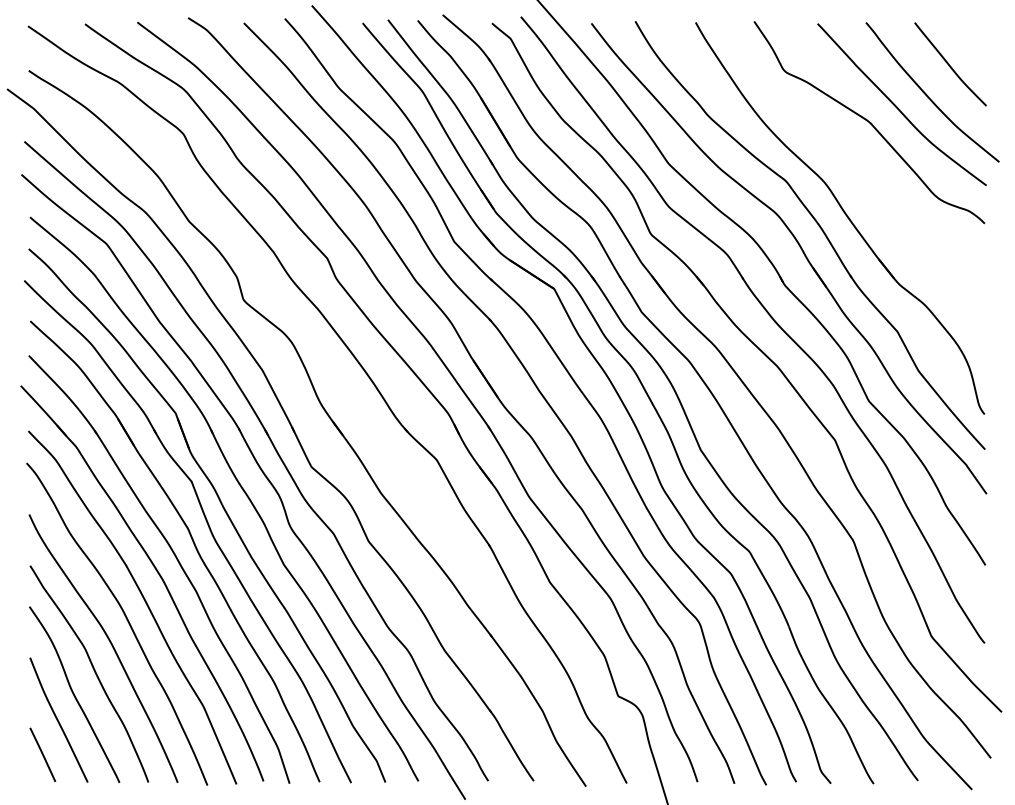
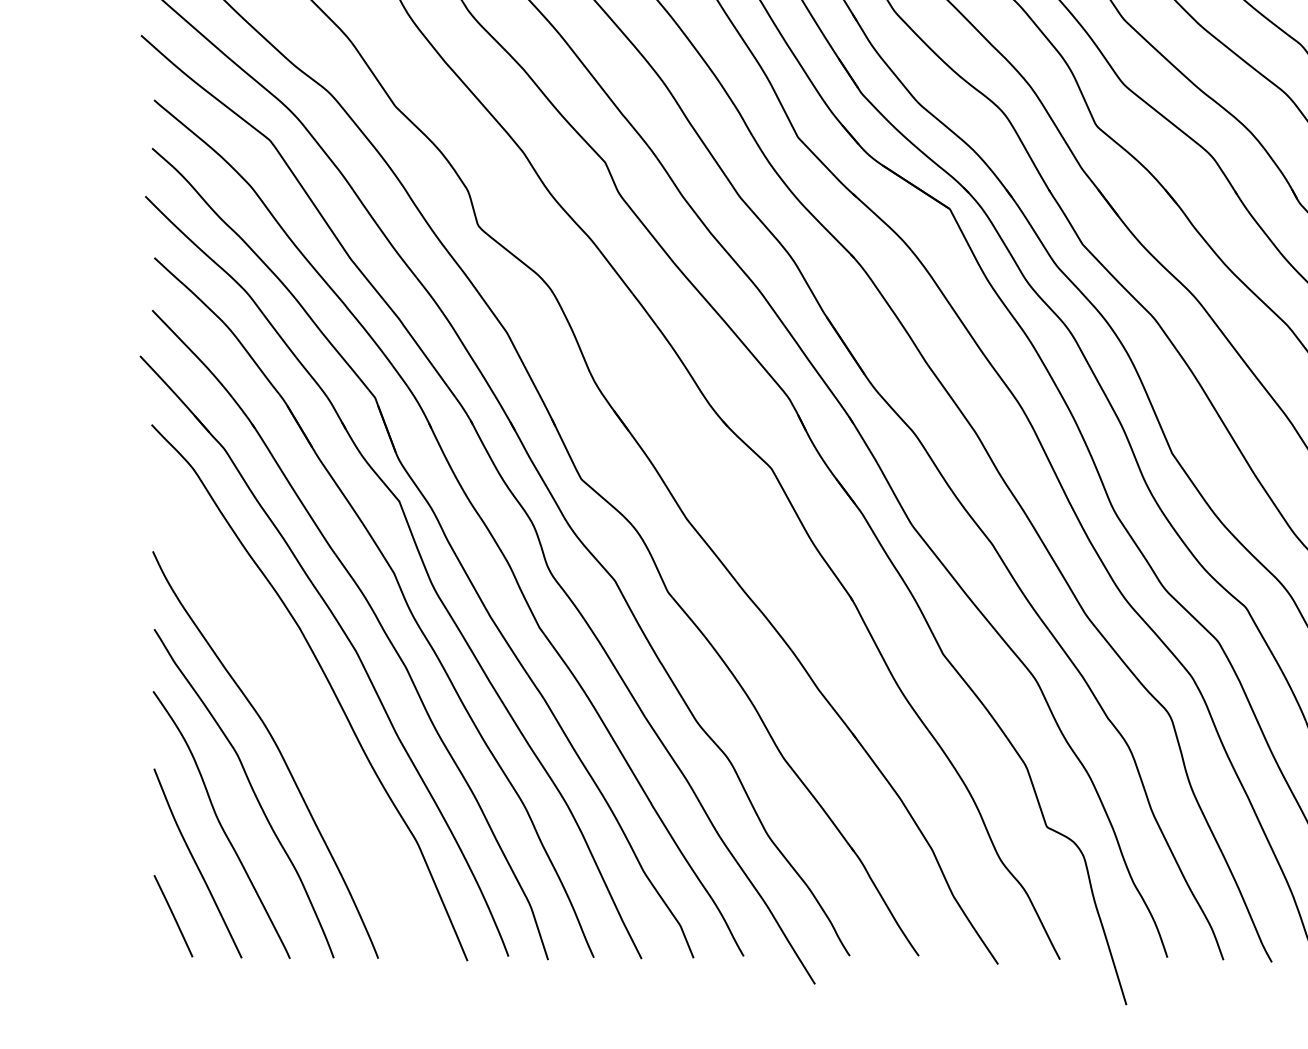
curve: (125, 618) -> (298, 709), removed

